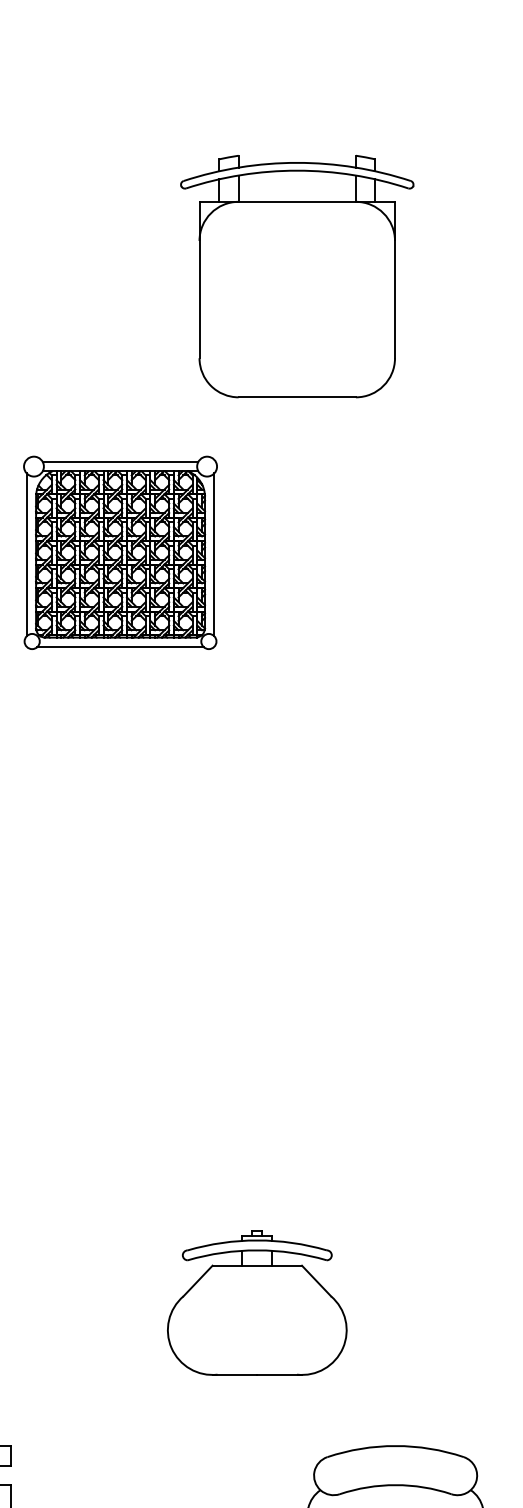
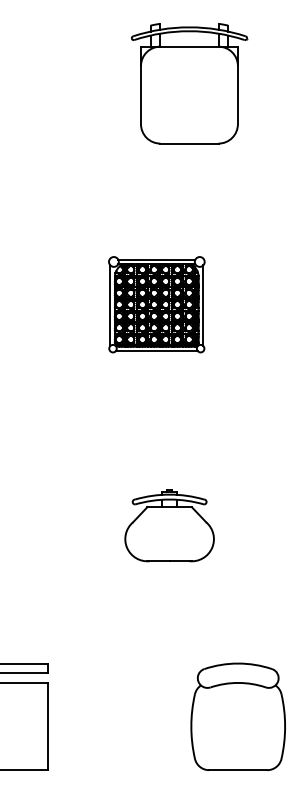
part: (119, 552) -> (156, 304), moved
part: (257, 1302) -> (169, 525), moved

